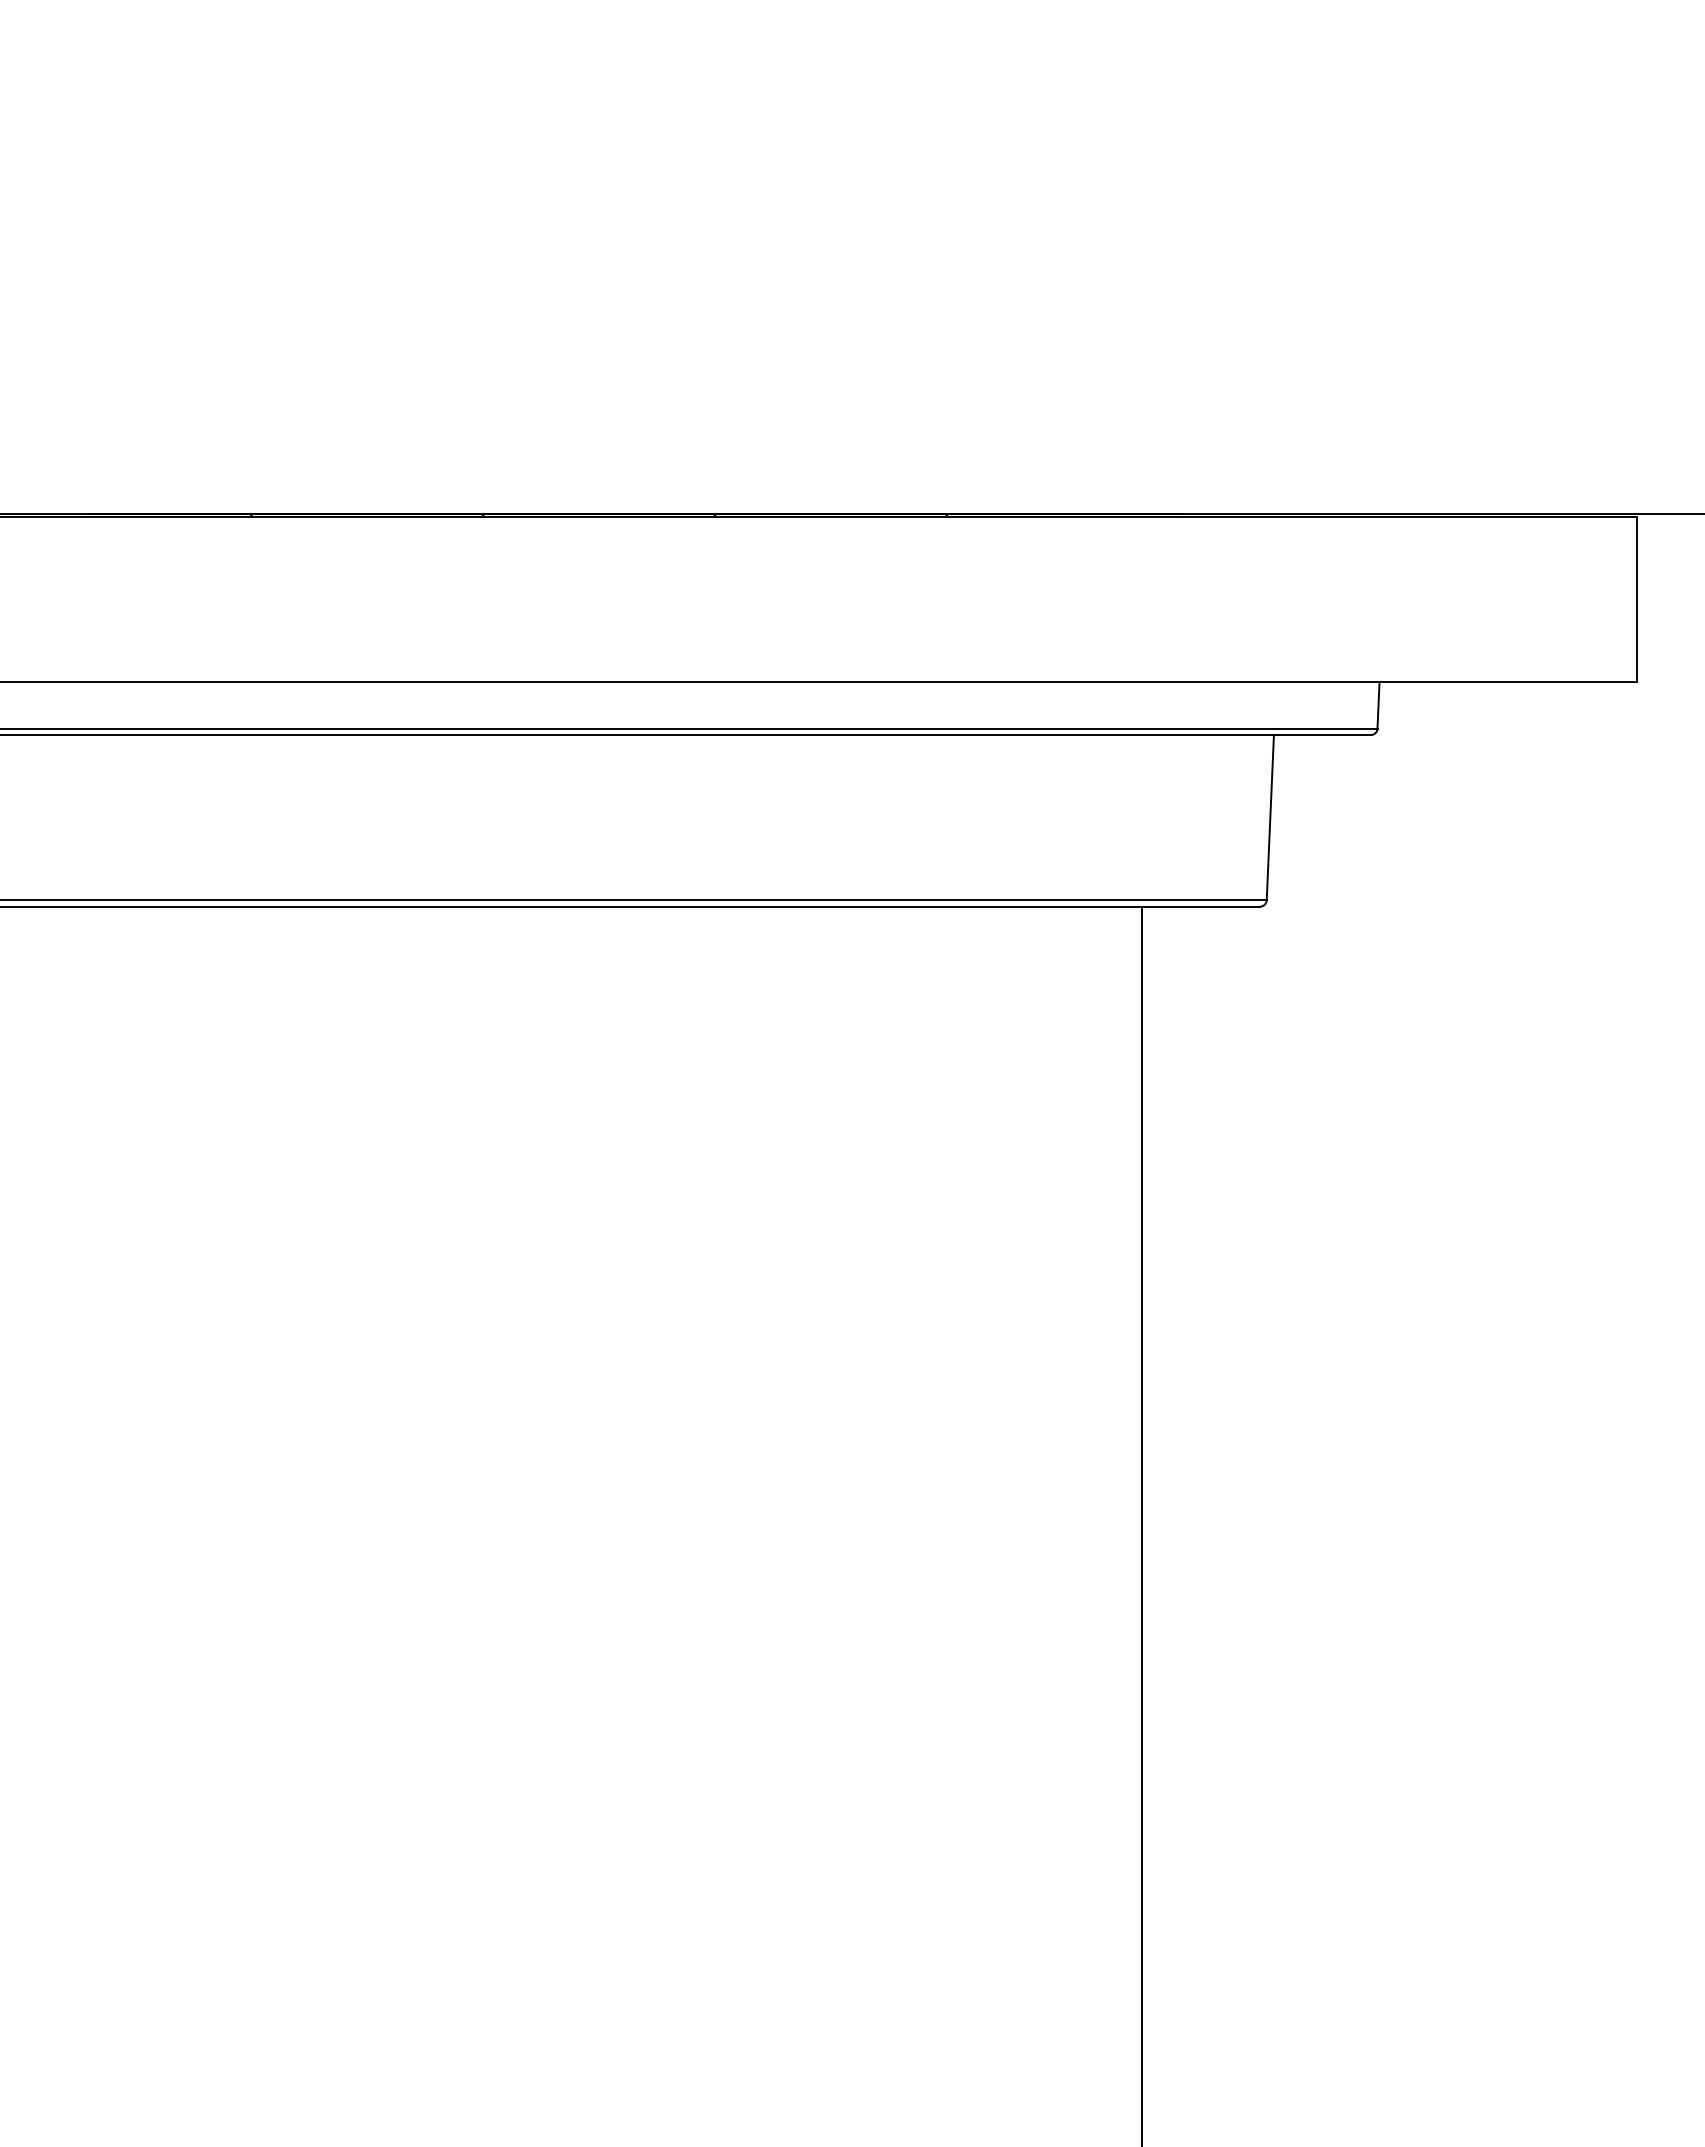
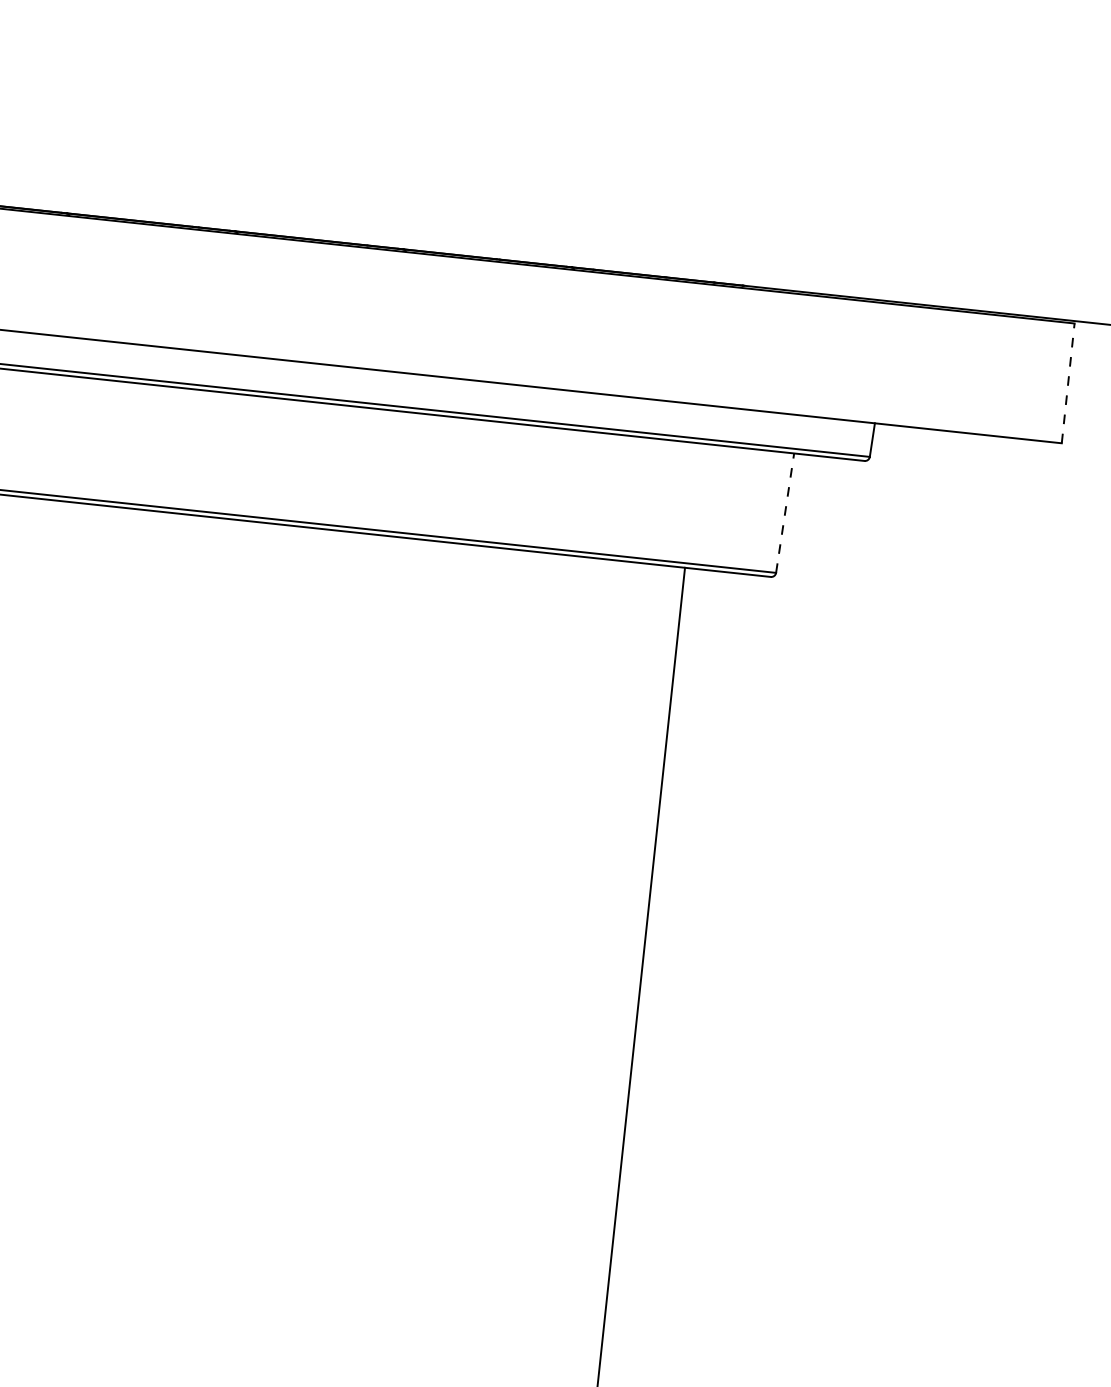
line: (1636, 599) -> (1067, 383), solid -> dashed
line: (1270, 817) -> (785, 513), solid -> dashed

